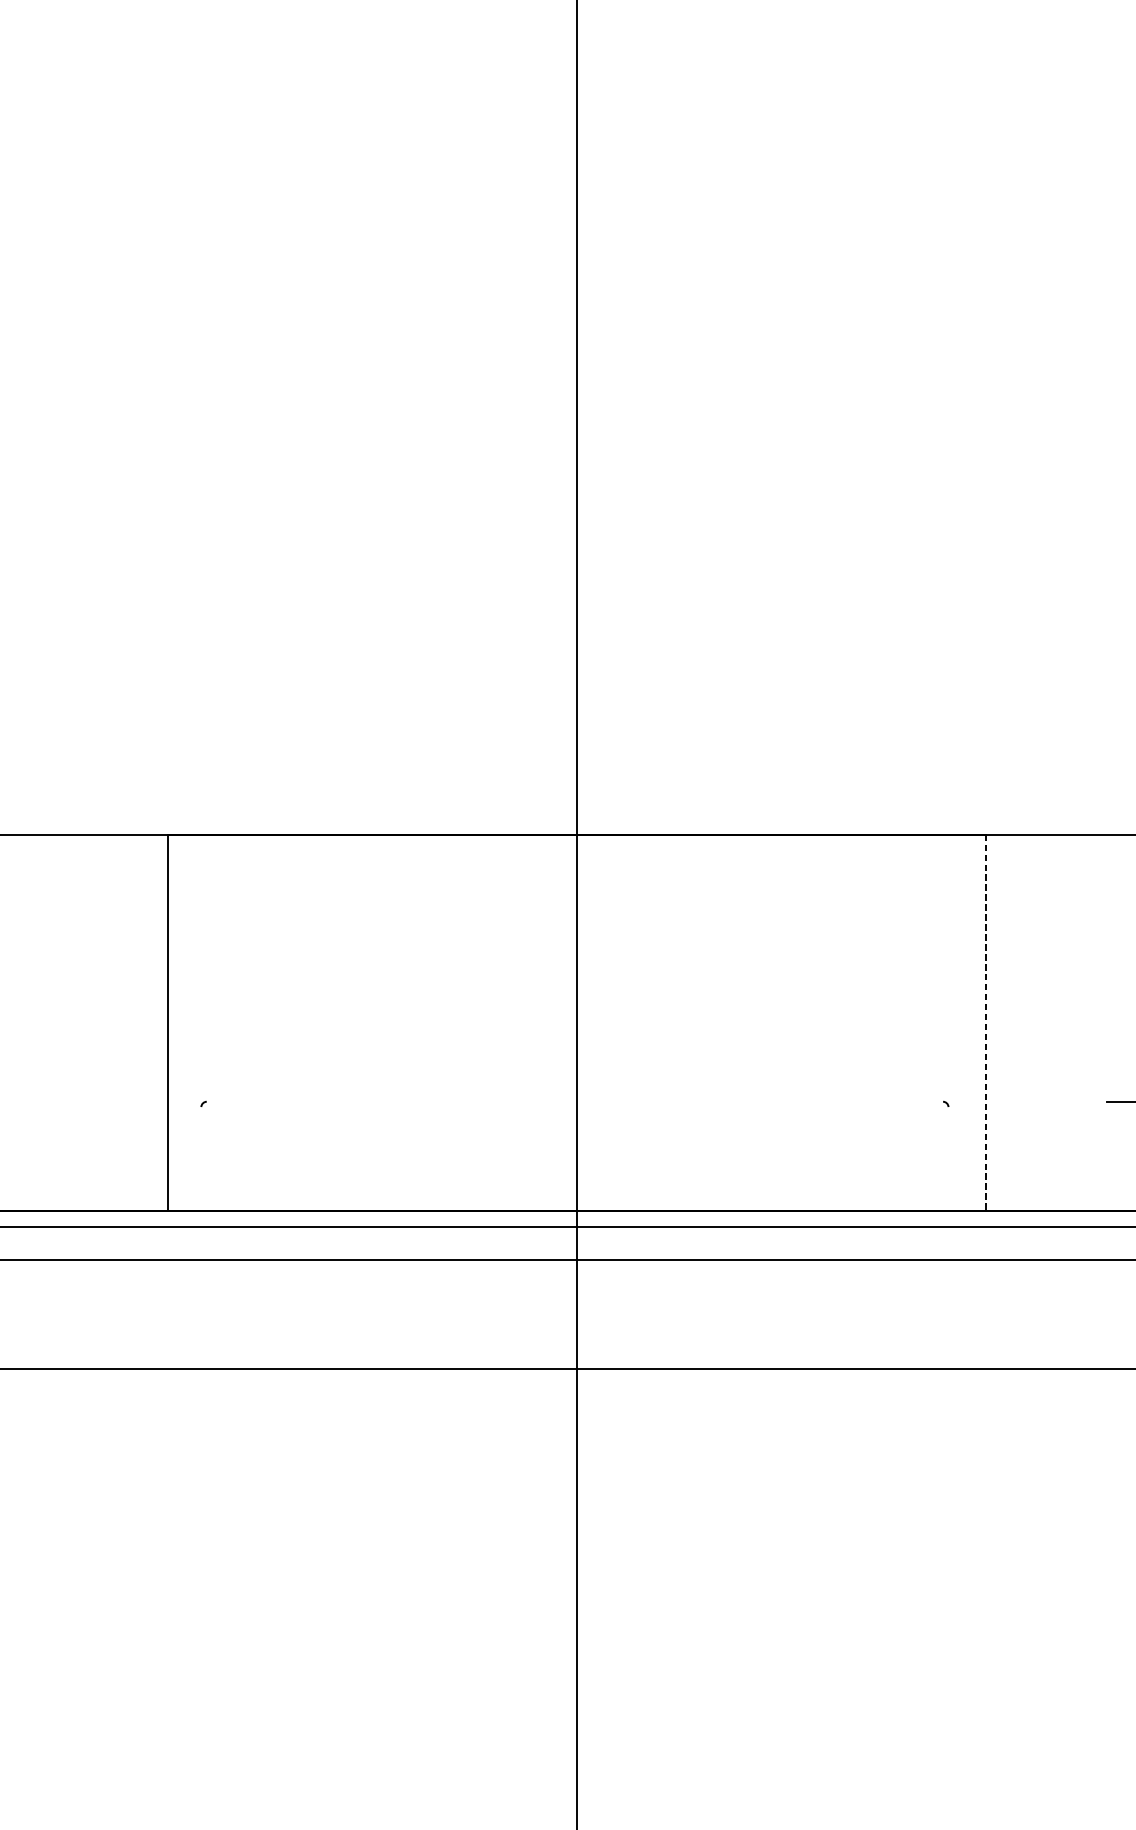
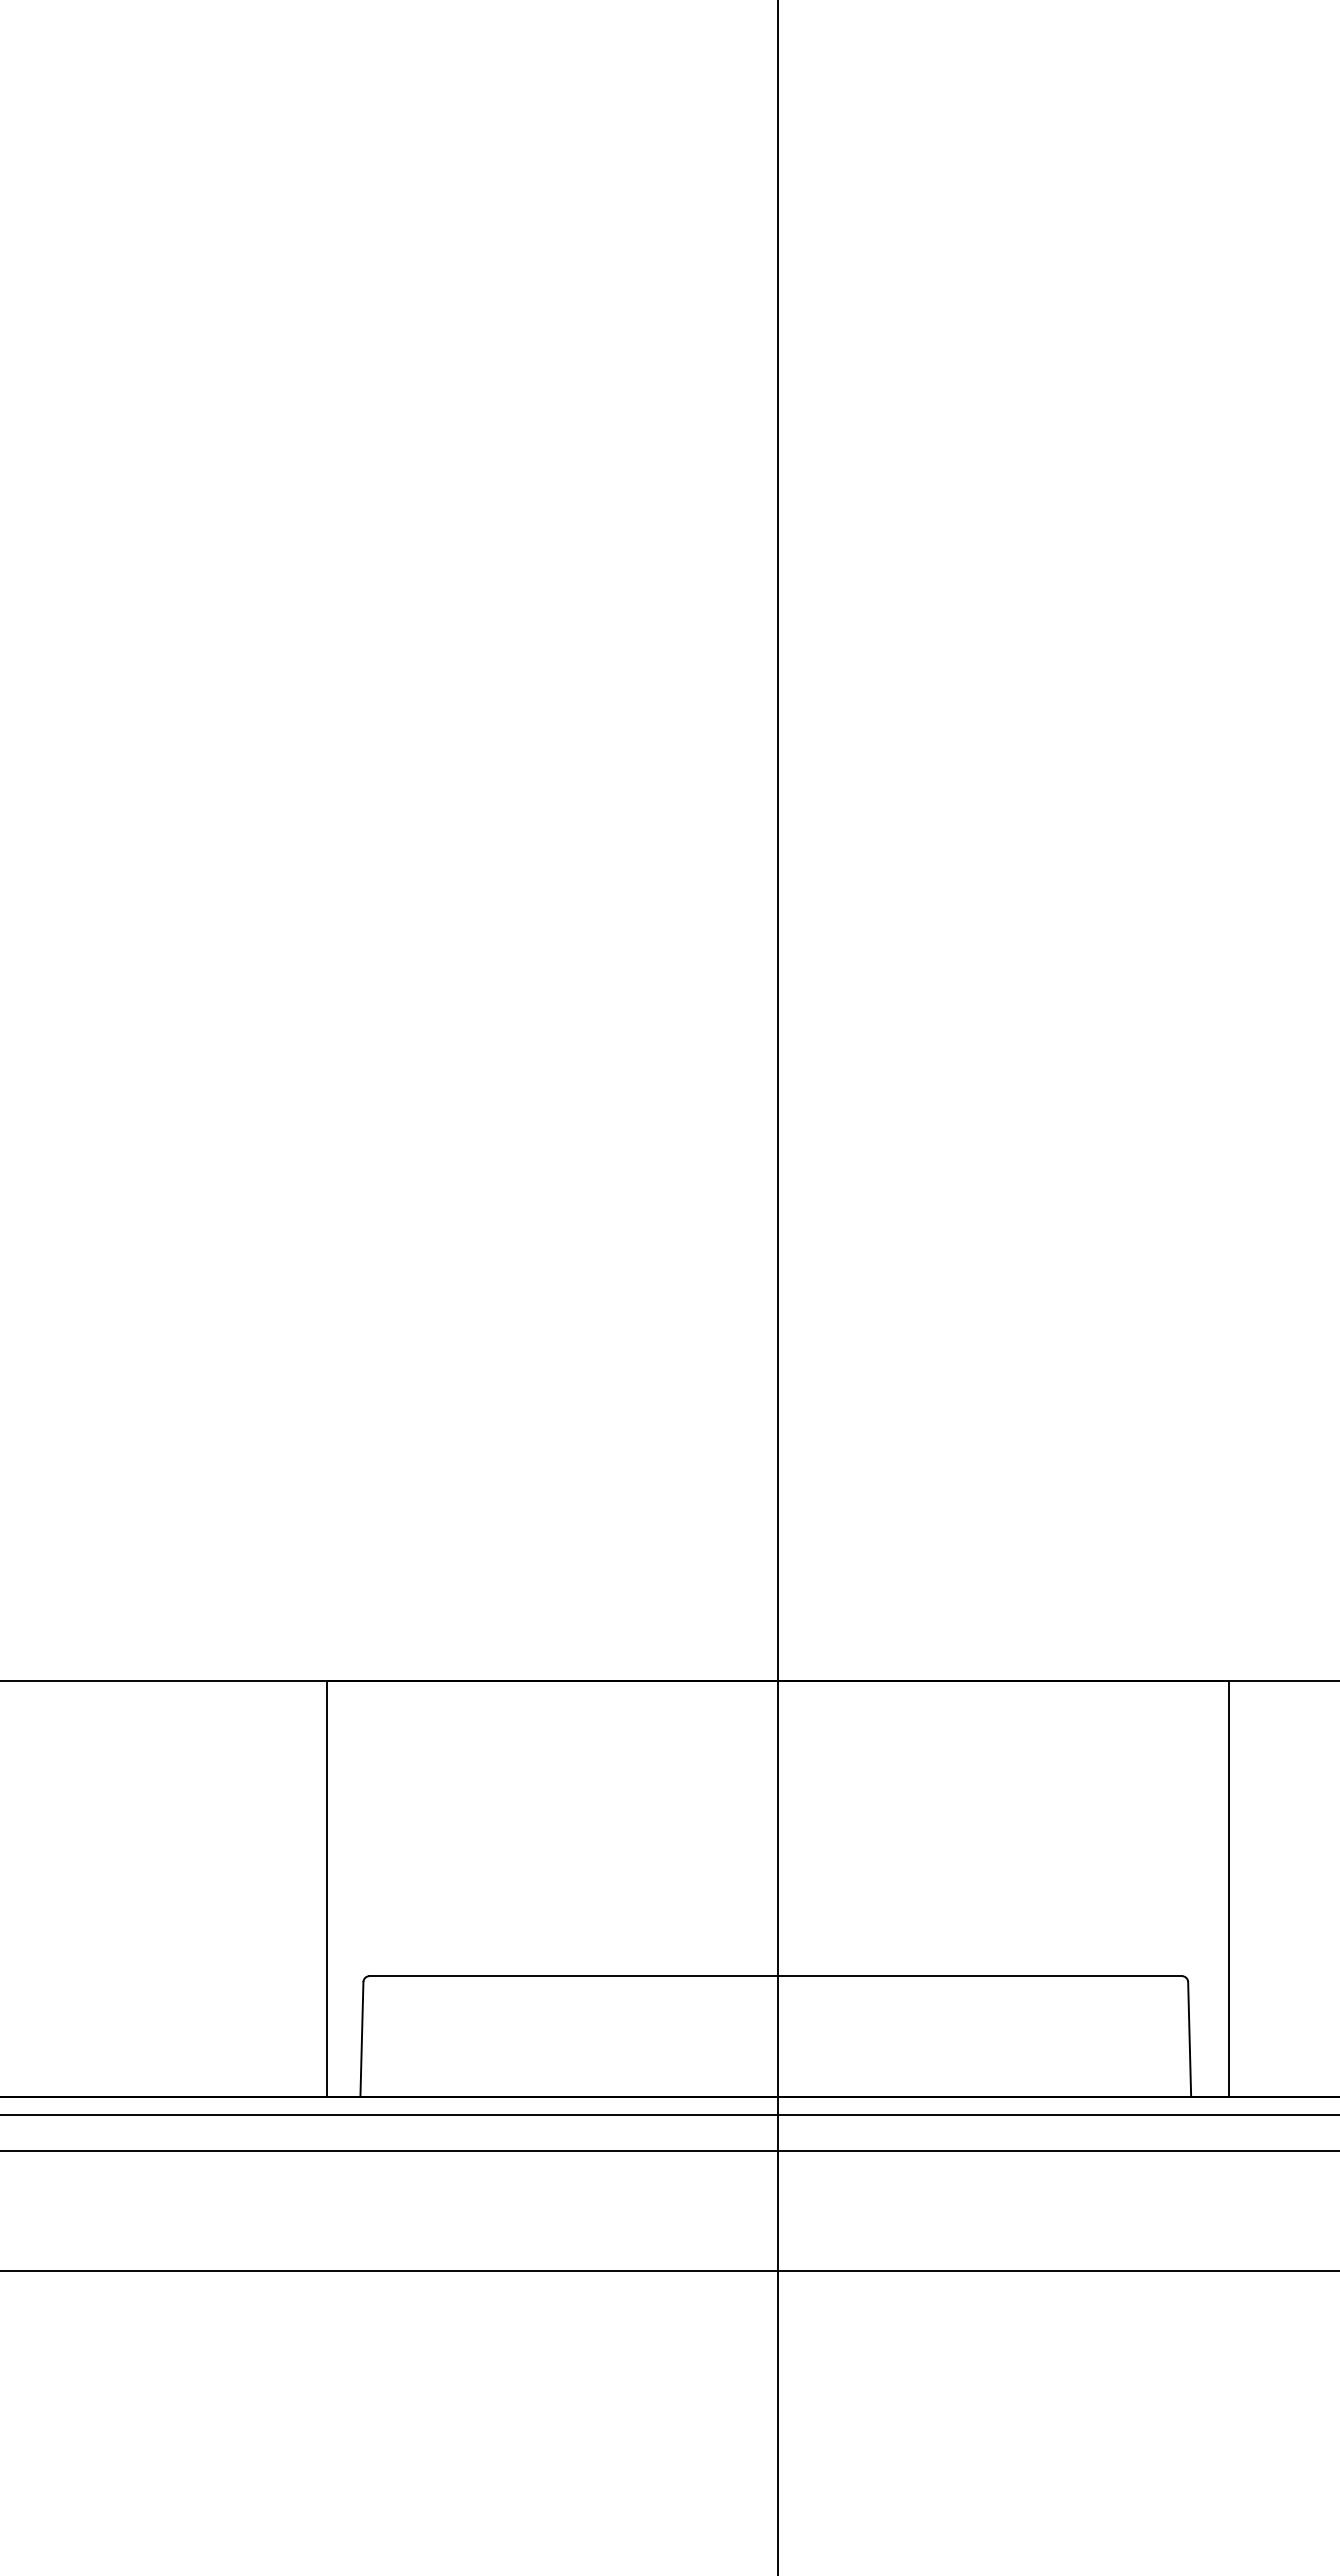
line: (985, 1022) -> (1229, 1888), dashed -> solid
line: (574, 1102) -> (775, 1976), added
line: (199, 1159) -> (361, 2039), added
line: (949, 1159) -> (1189, 2039), added

